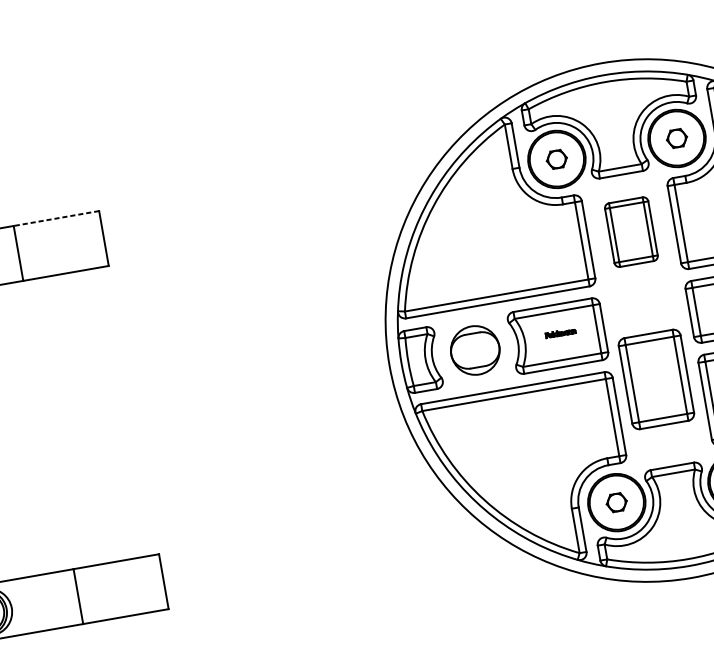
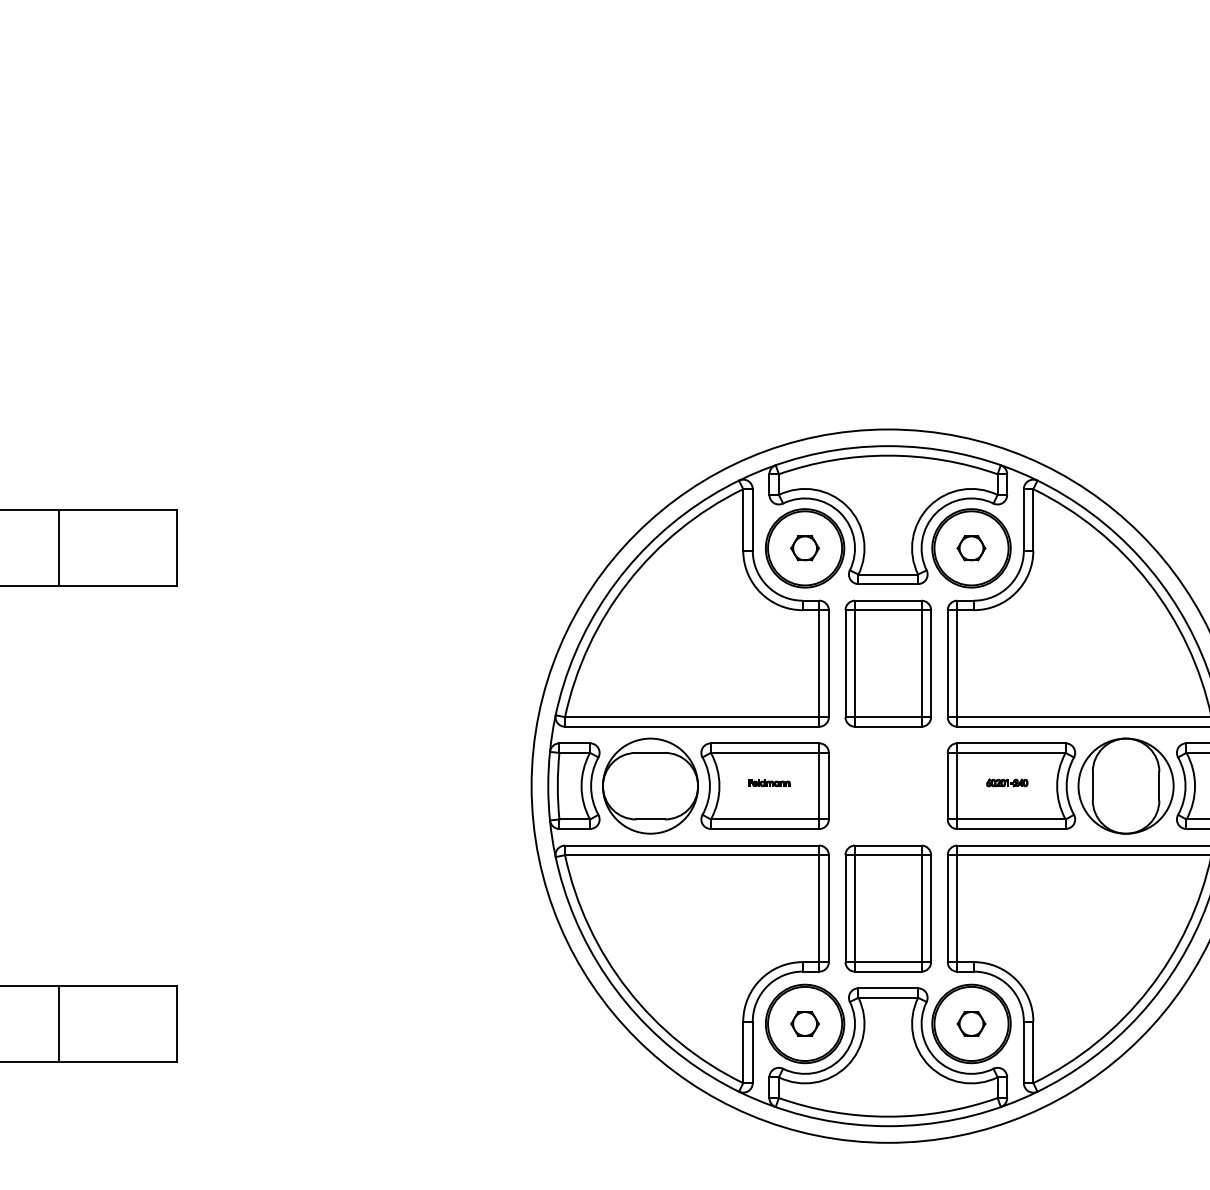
line: (55, 218) -> (117, 510), dashed -> solid
part: (630, 232) -> (887, 663), size x1.43
part: (475, 350) -> (650, 785), size x1.43
part: (655, 379) -> (887, 908), moved

